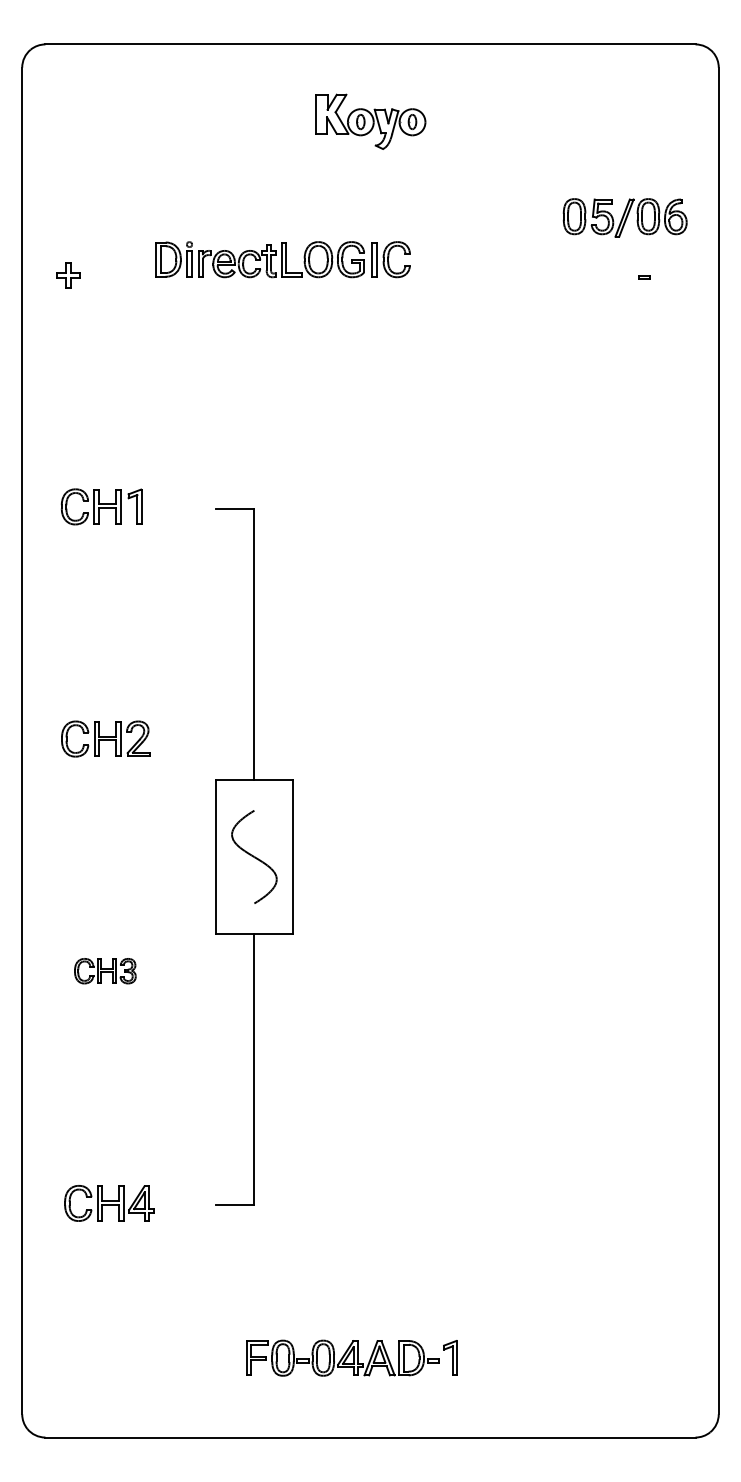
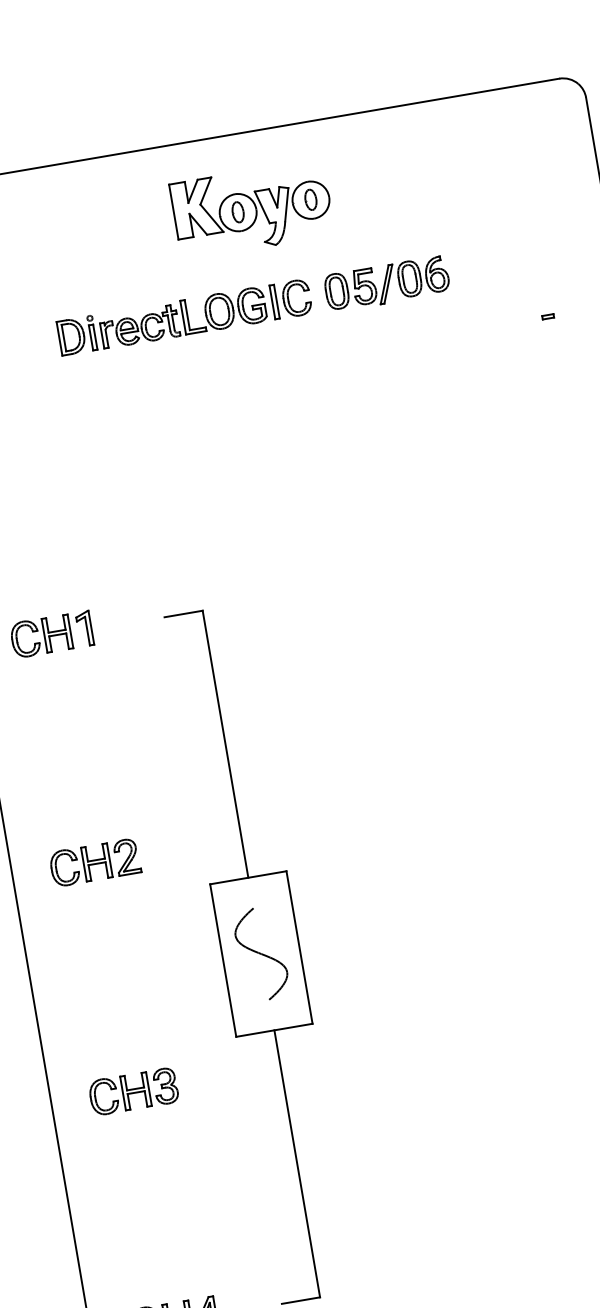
part: (370, 121) -> (251, 209), size x1.43
part: (624, 217) -> (386, 283), moved
part: (282, 259) -> (184, 317), moved
part: (105, 970) -> (133, 1090), size x1.43

